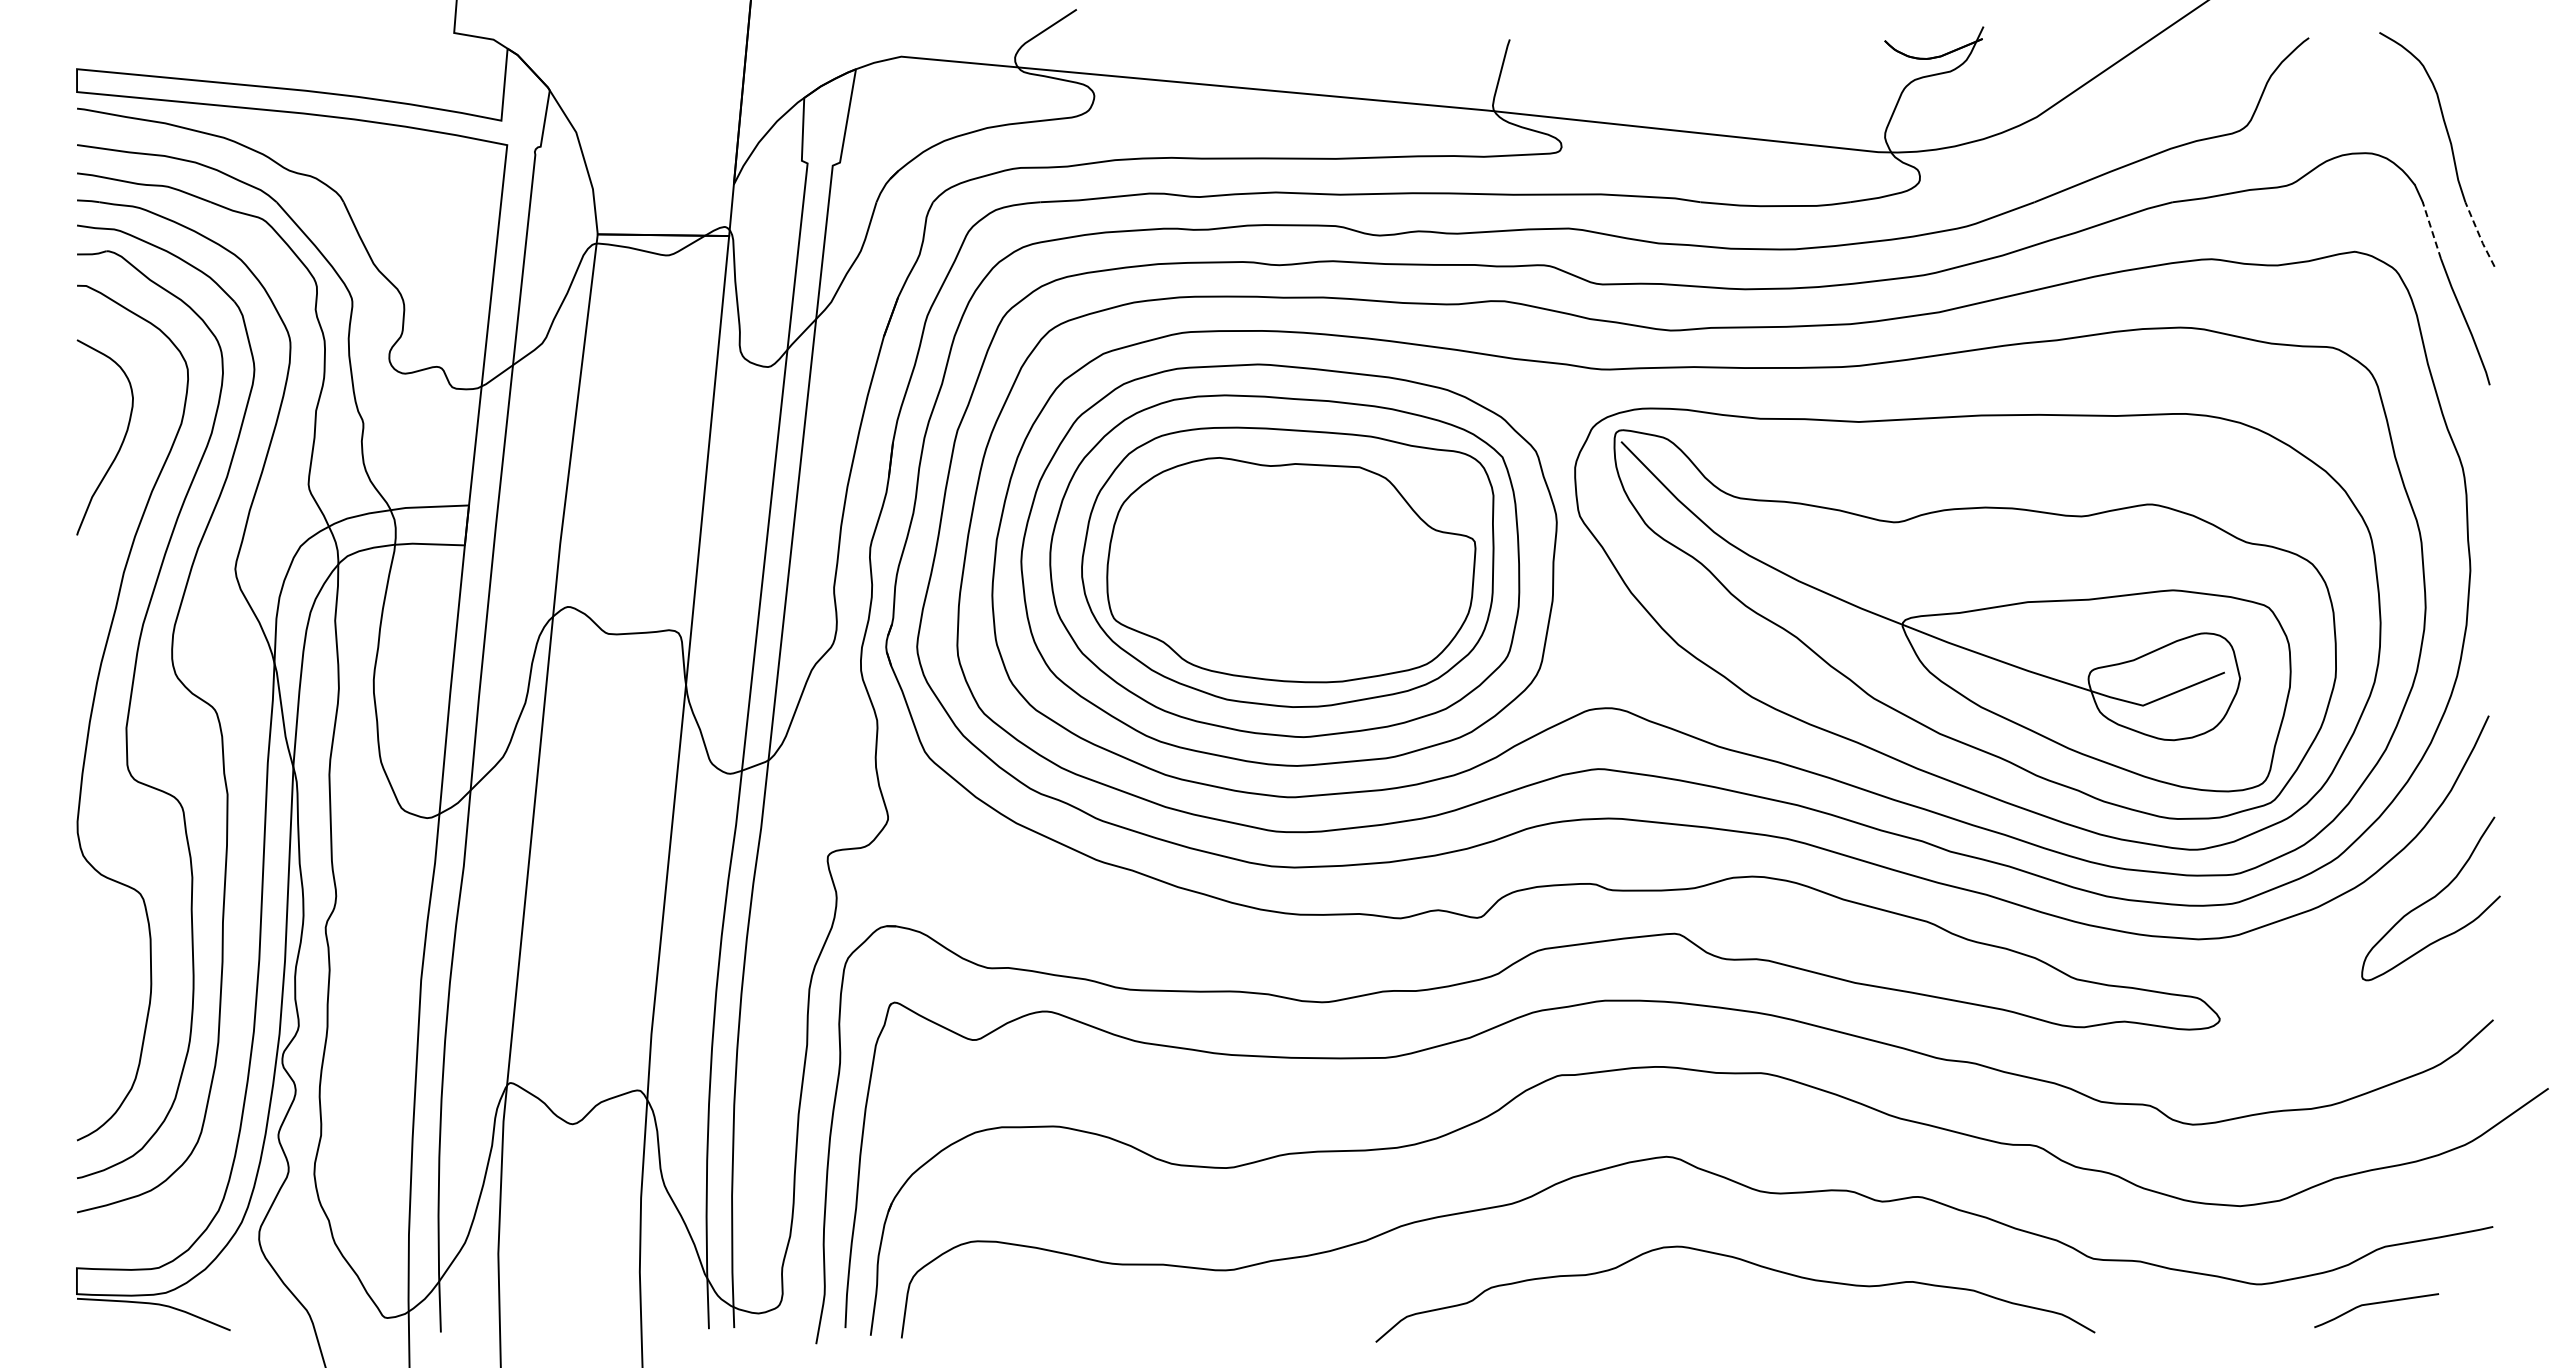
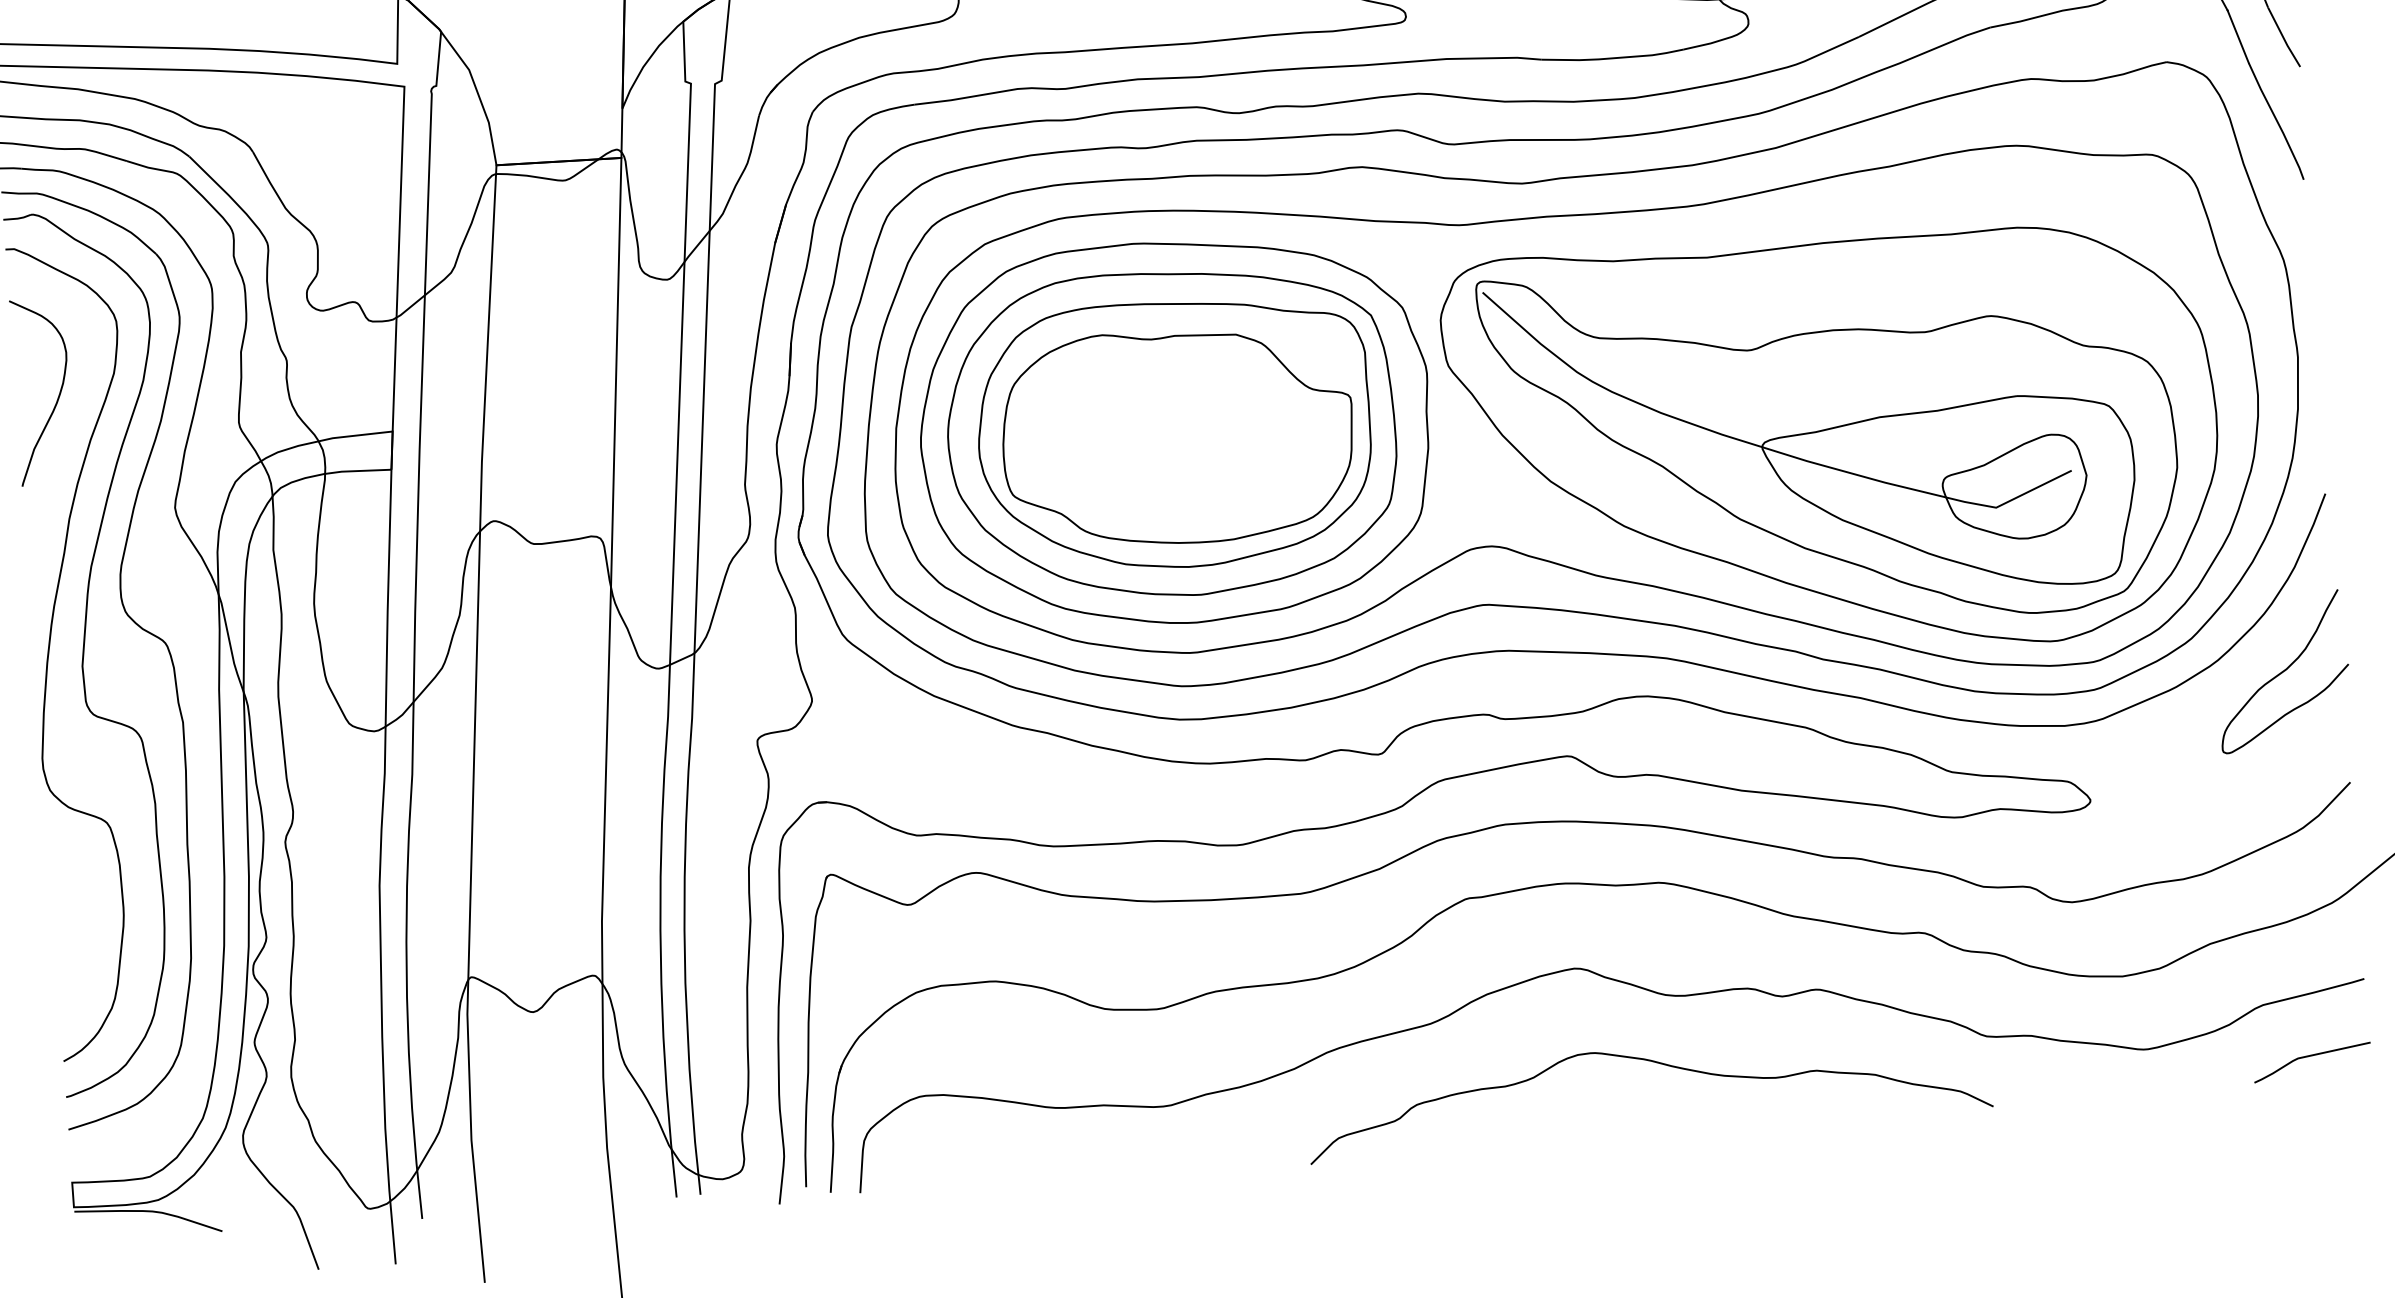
line: (2431, 230) -> (2237, 36), dashed -> solid
line: (2479, 235) -> (2283, 38), dashed -> solid
curve: (2375, 1304) -> (2310, 1056), moved

